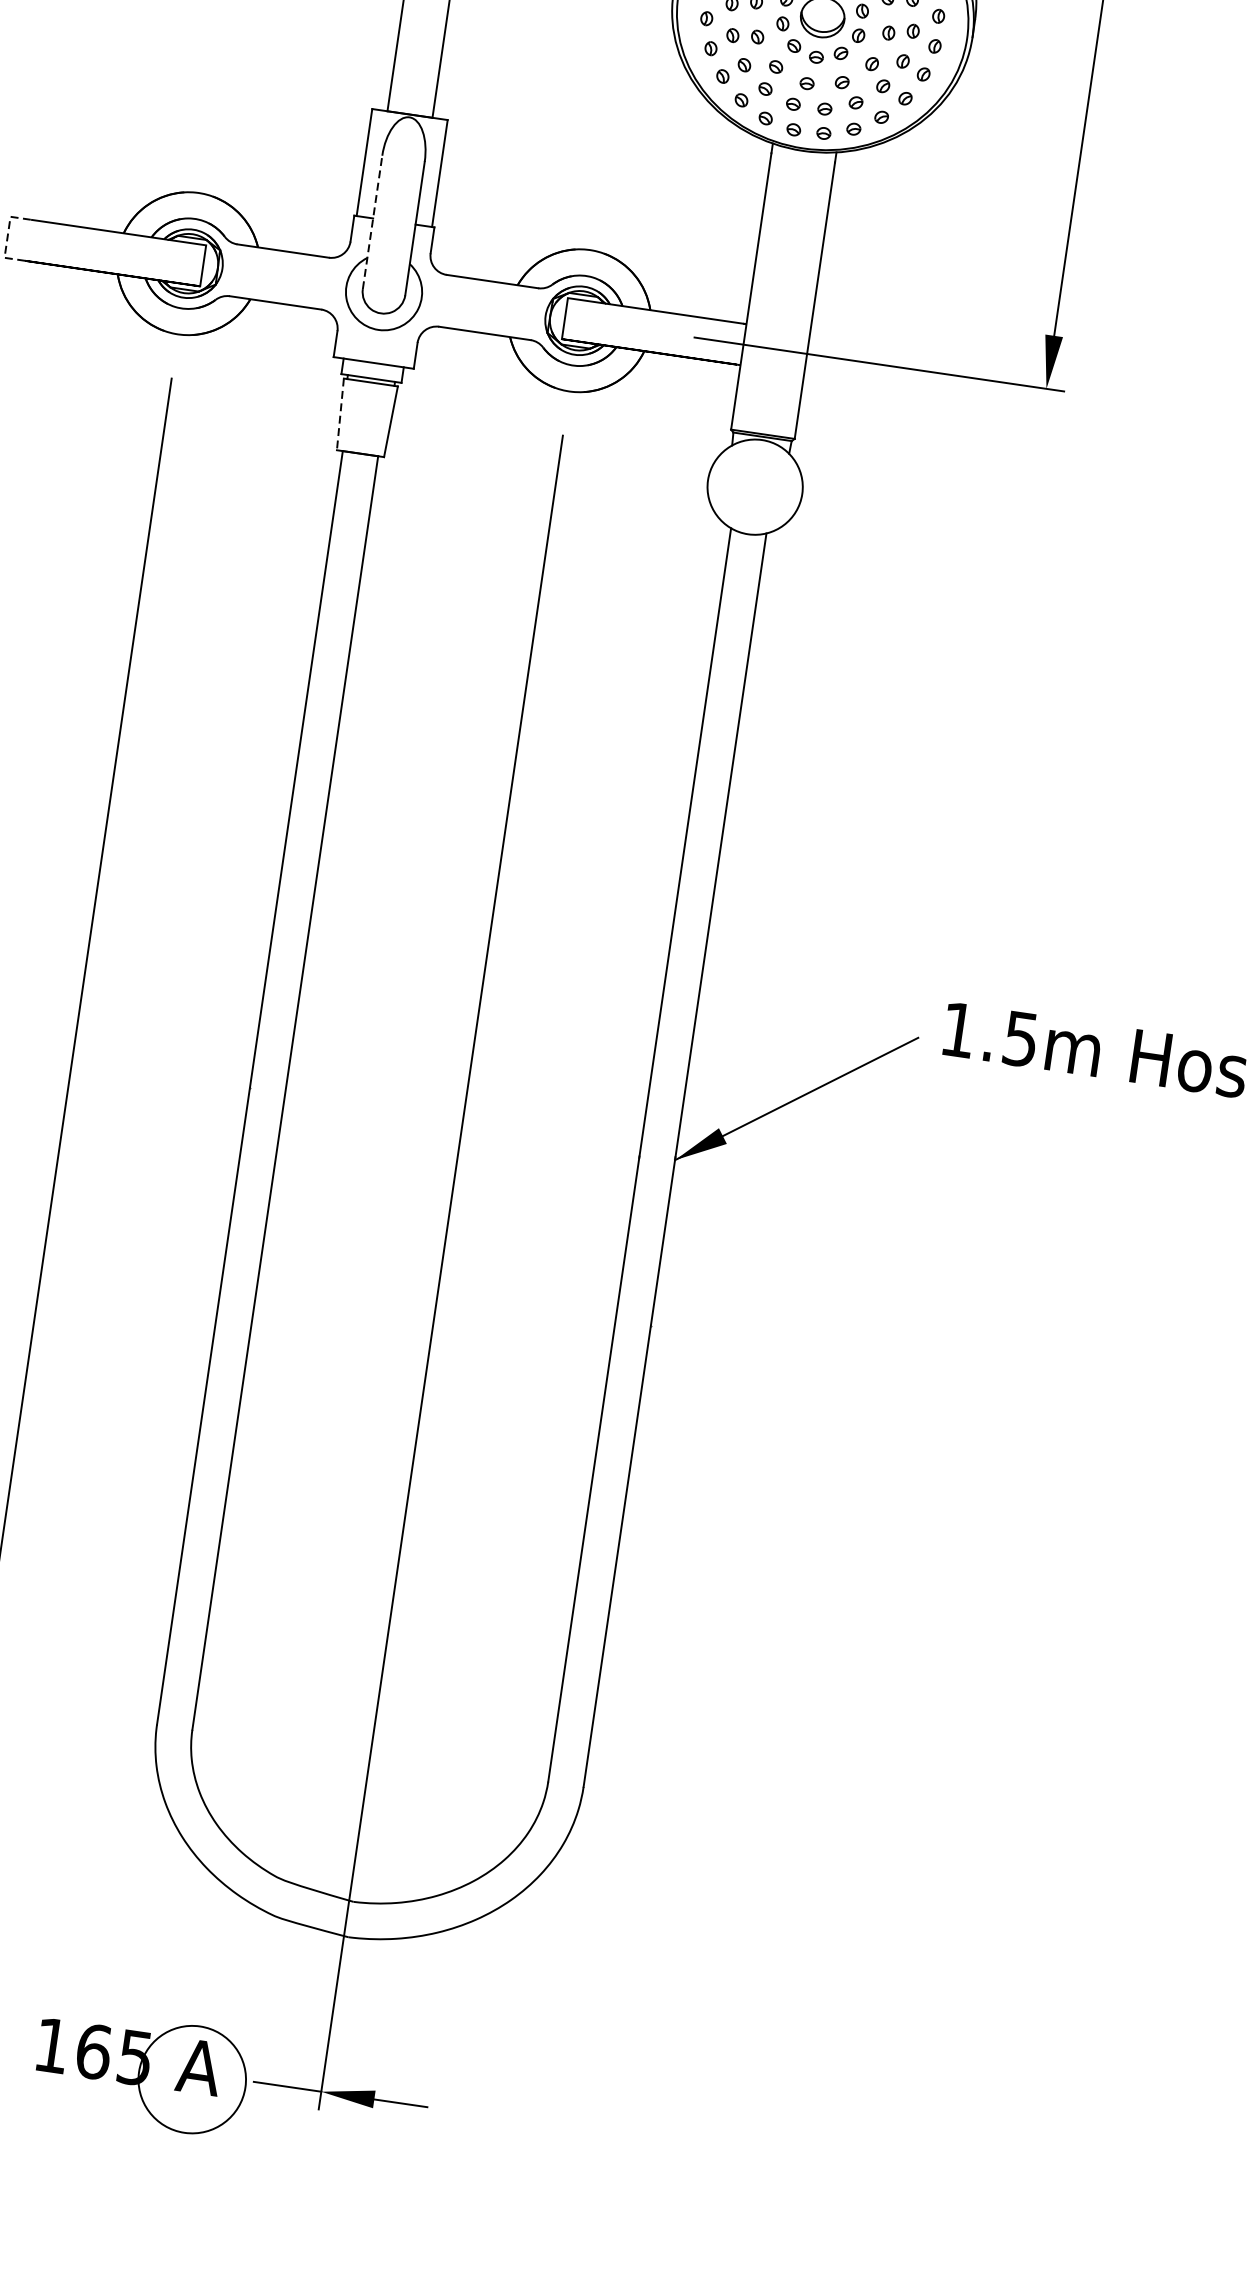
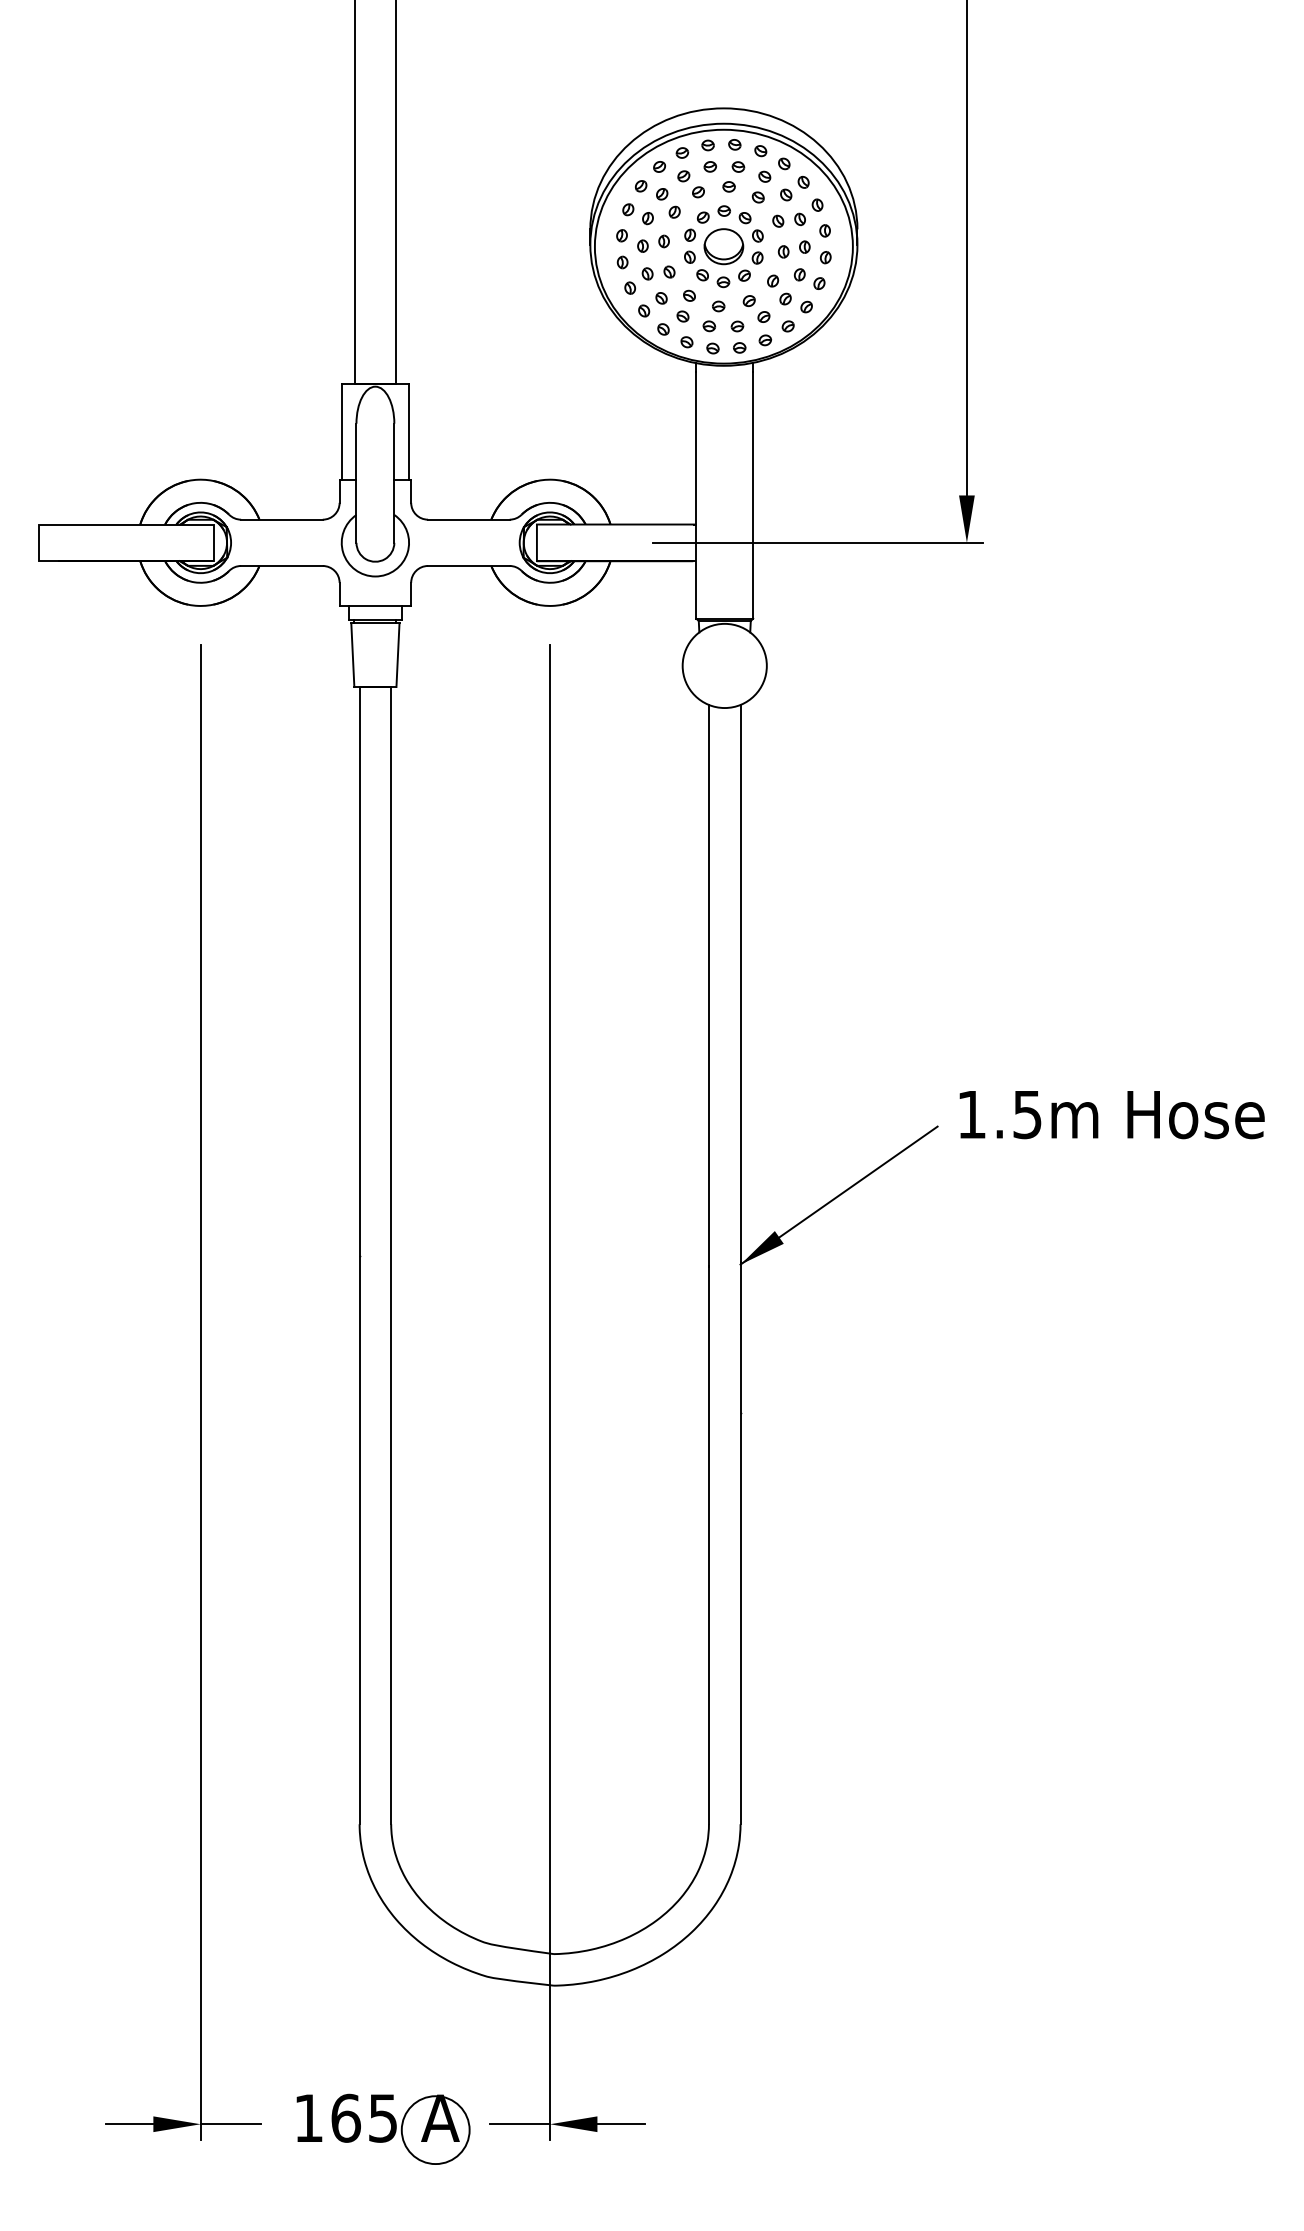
line: (372, 222) -> (356, 483), dashed -> solid
line: (7, 236) -> (39, 542), dashed -> solid
line: (340, 414) -> (352, 655), dashed -> solid
circle: (191, 2080) -> (435, 2130), size x0.71

